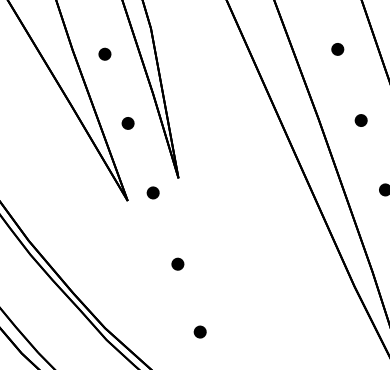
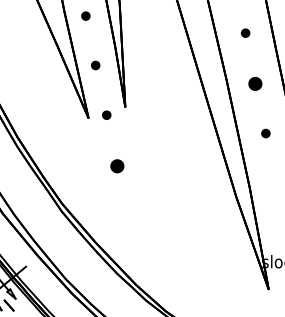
part: (361, 119) -> (255, 83), size x1.6
part: (177, 263) -> (117, 165), size x1.6
part: (199, 332) -> (126, 214), removed

